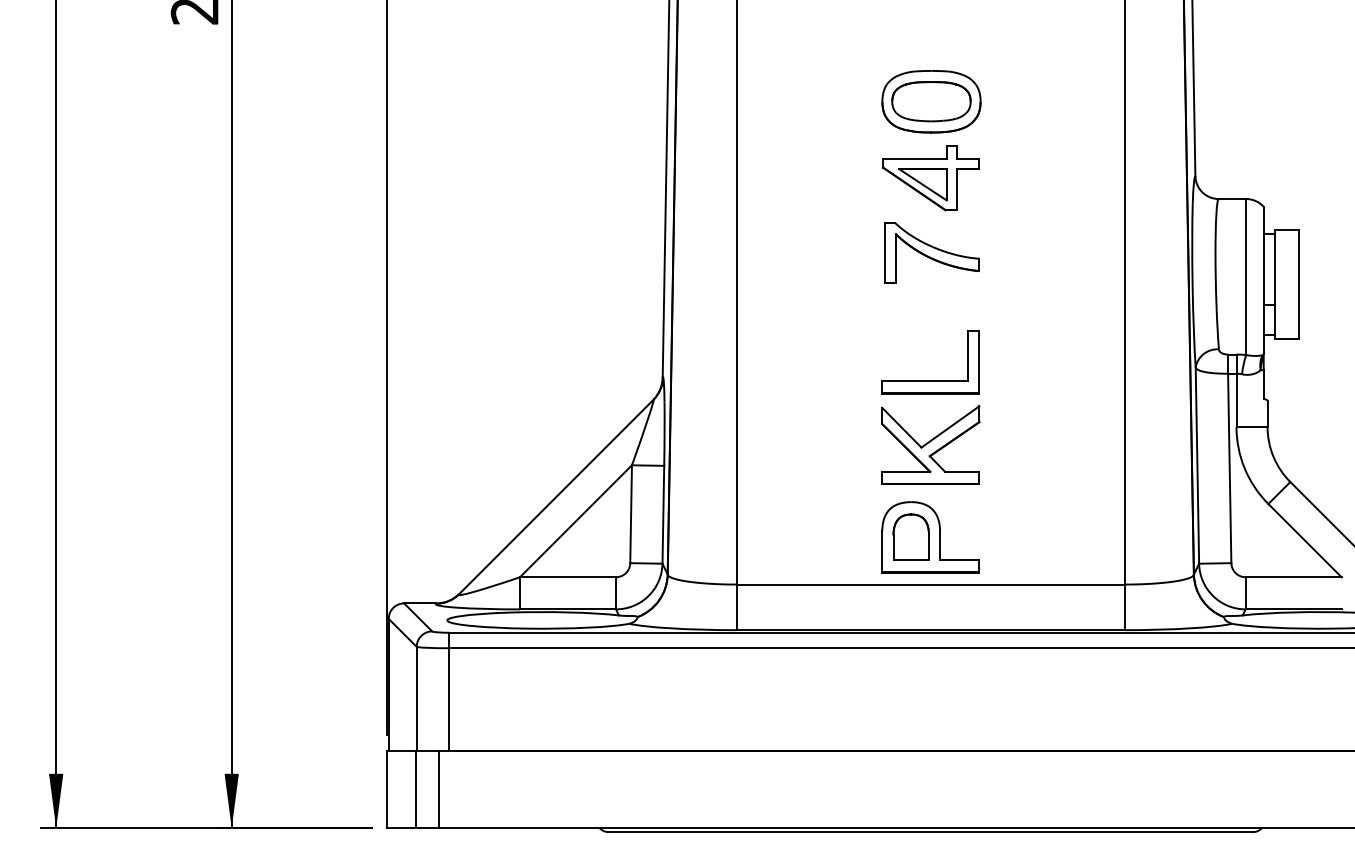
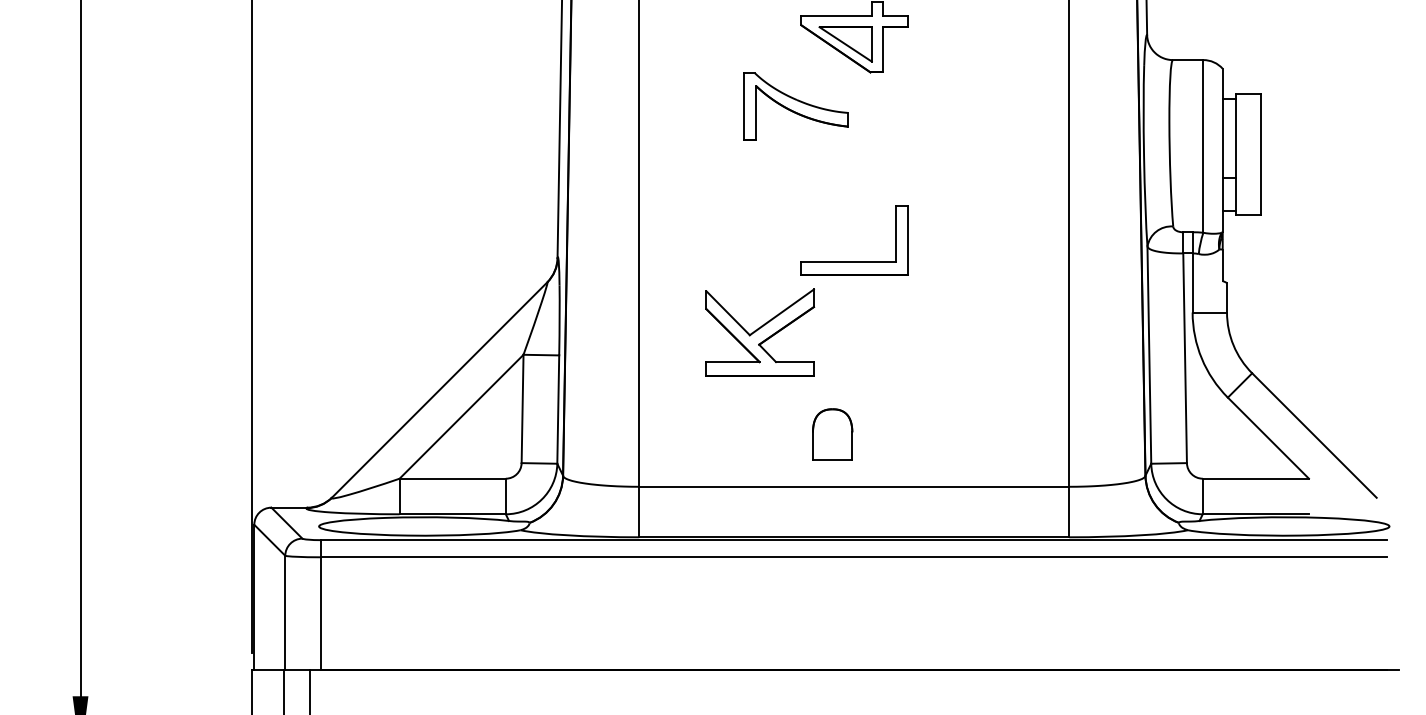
part: (931, 252) -> (795, 106), moved
part: (930, 444) -> (759, 331), moved
part: (930, 537) -> (853, 434), removed

